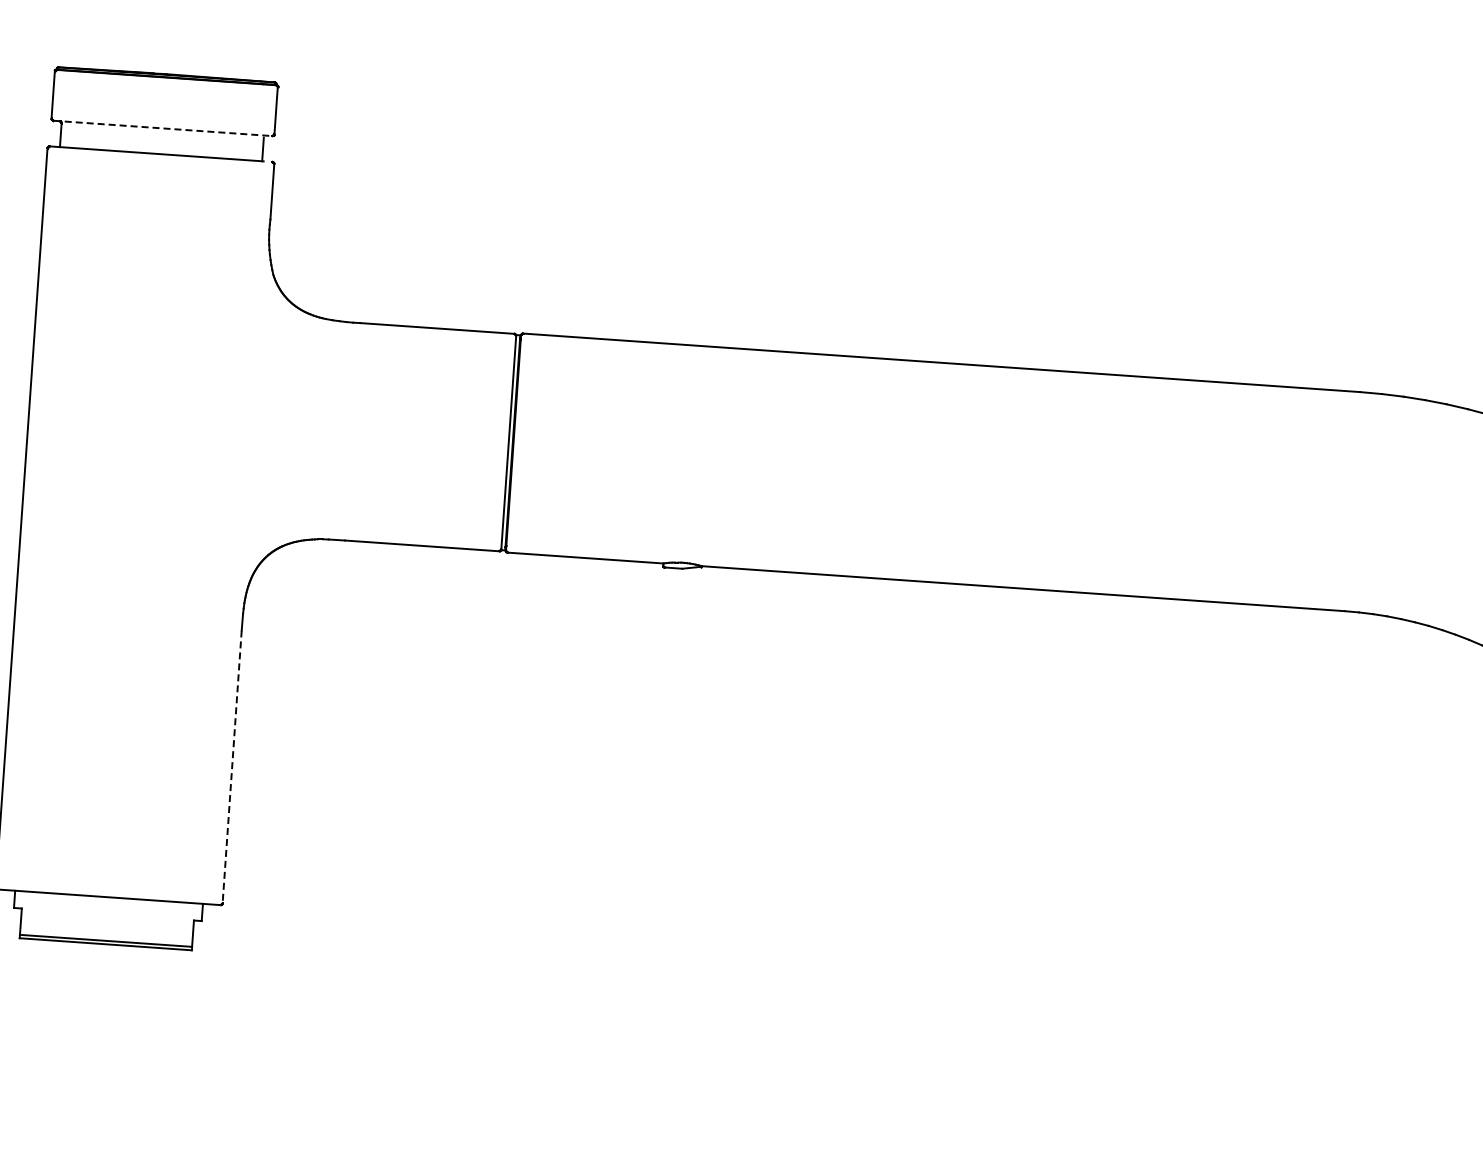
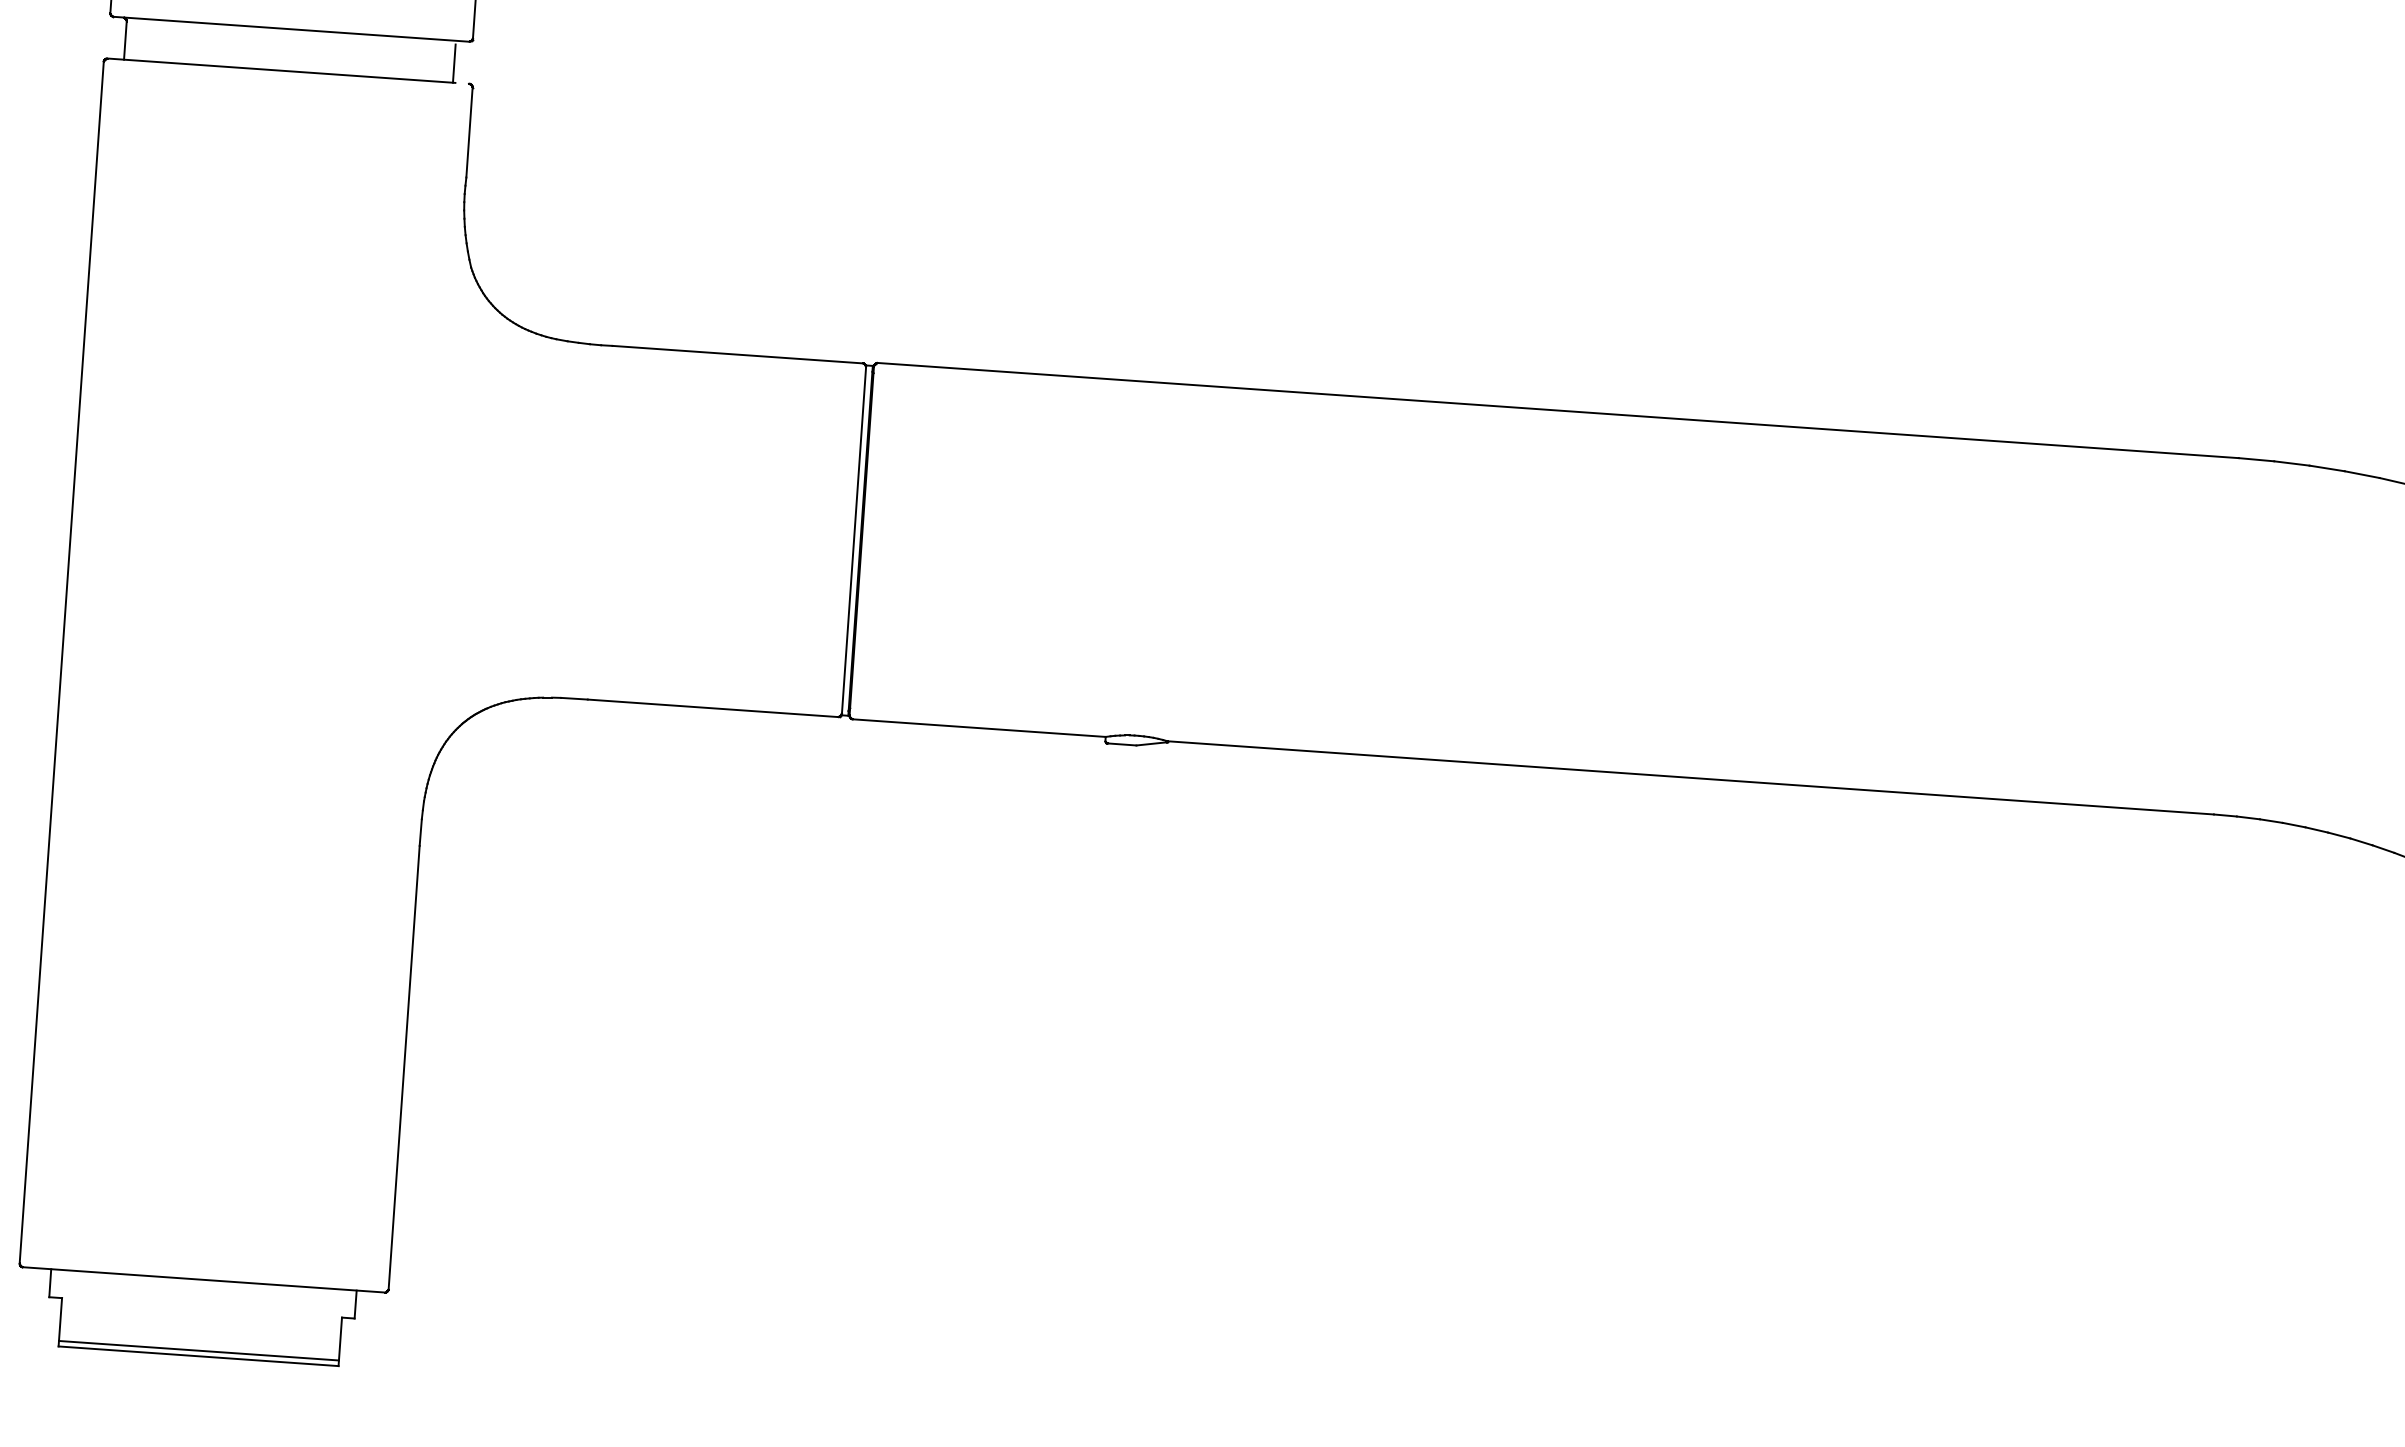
line: (163, 128) -> (292, 29), dashed -> solid
line: (232, 766) -> (404, 1067), dashed -> solid

